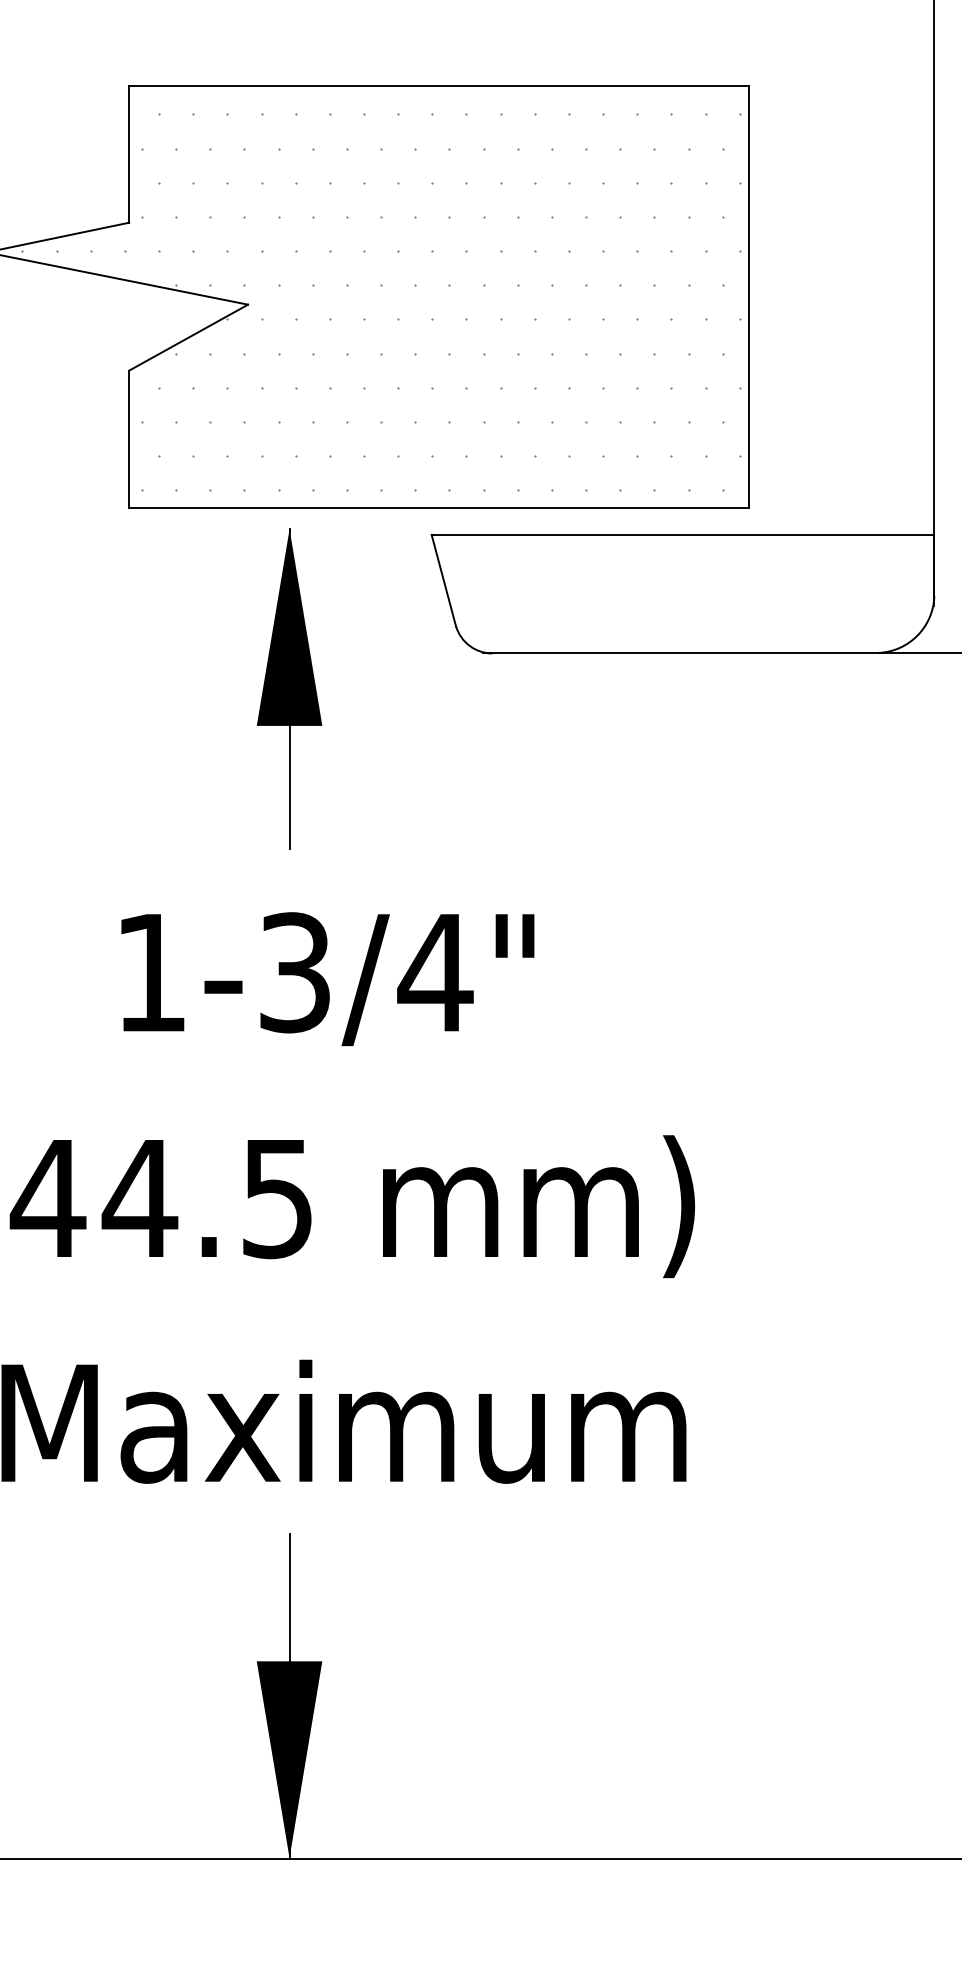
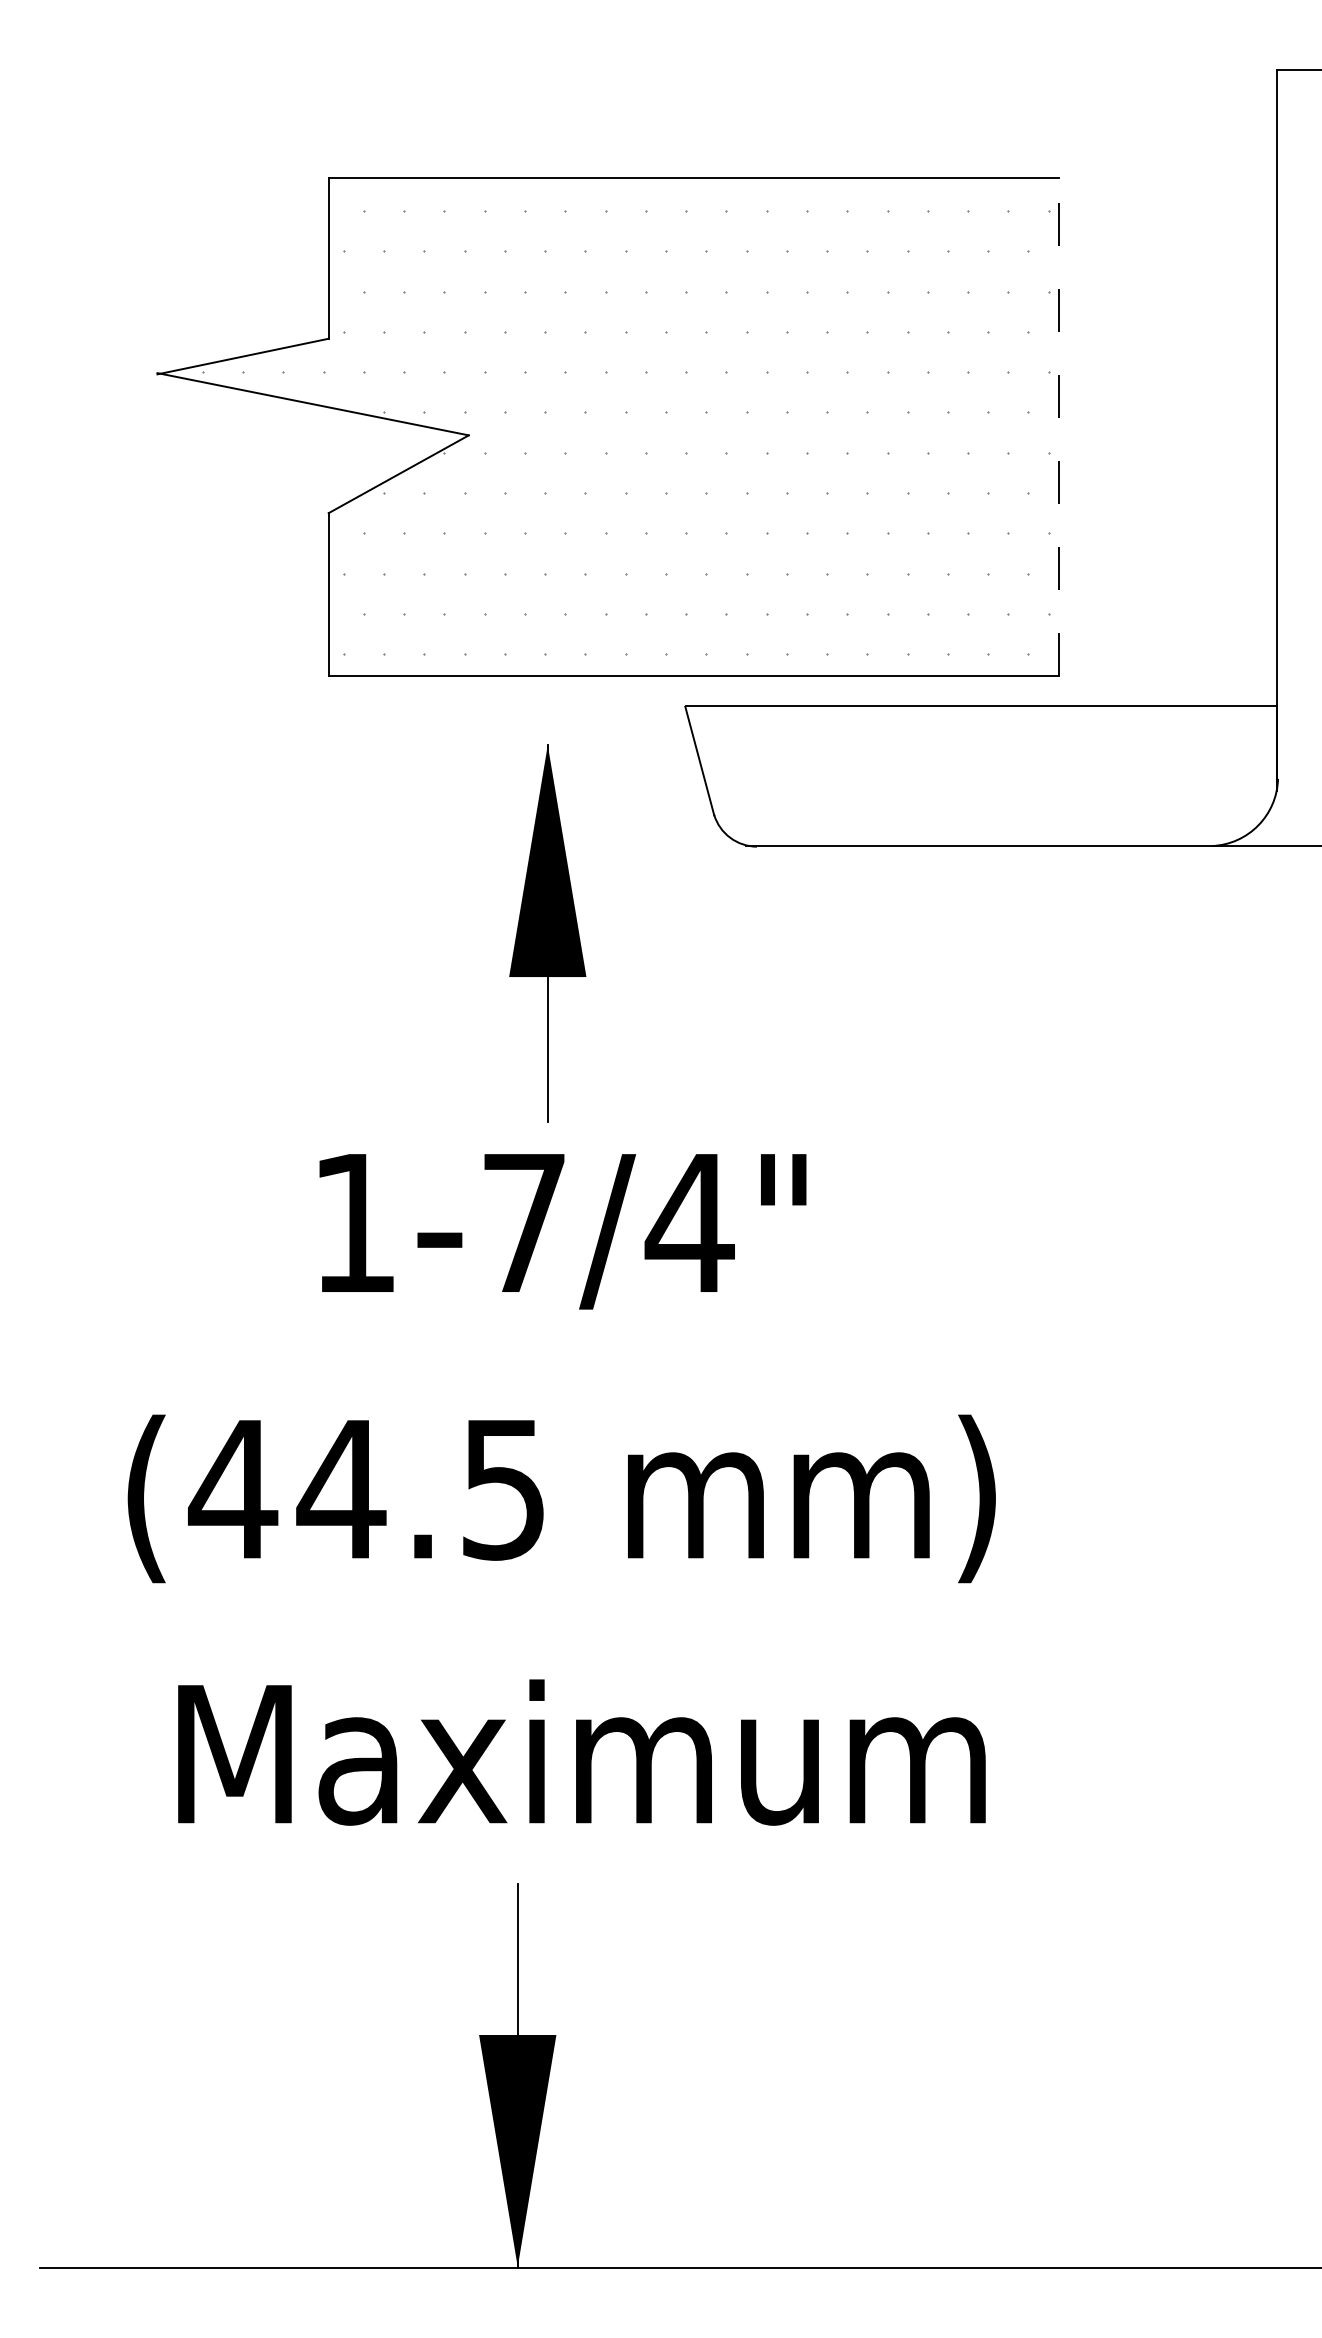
line: (748, 297) -> (1059, 426), solid -> dashed
part: (289, 688) -> (547, 933), moved
text: (295, 972) -> (524, 1222), 1-3/4" -> 1-7/4"

